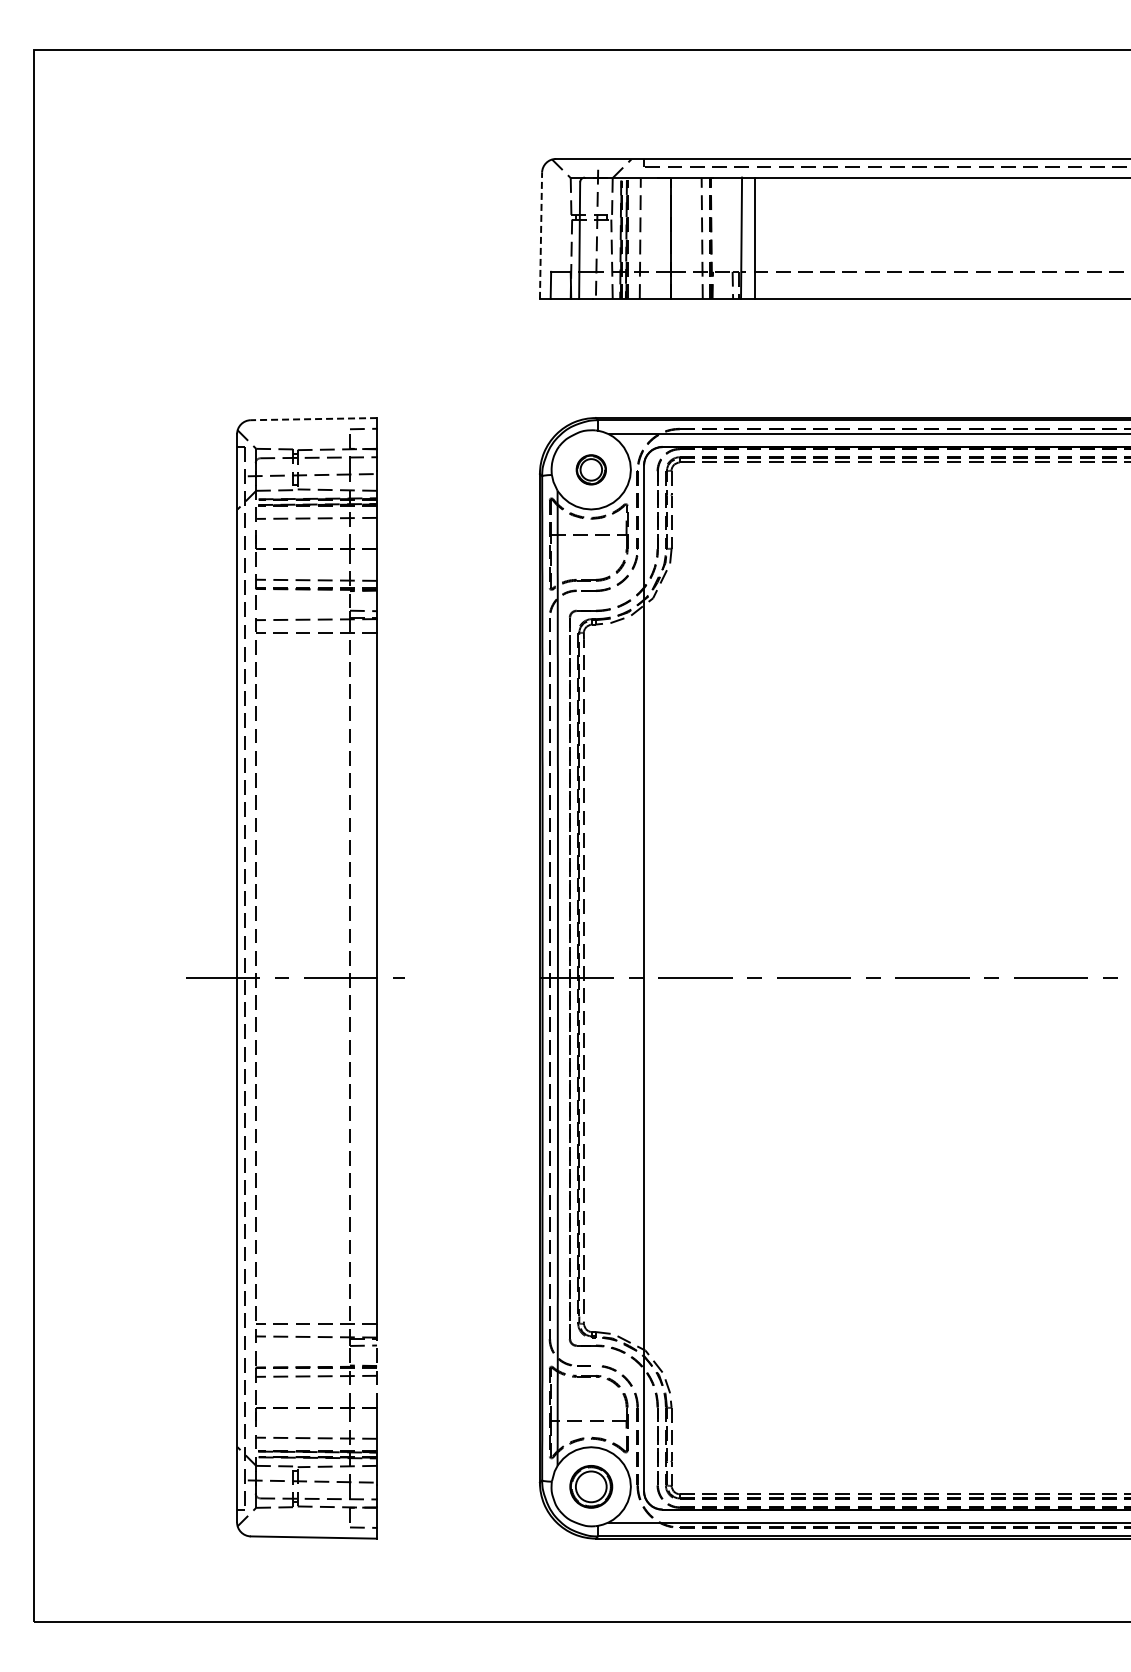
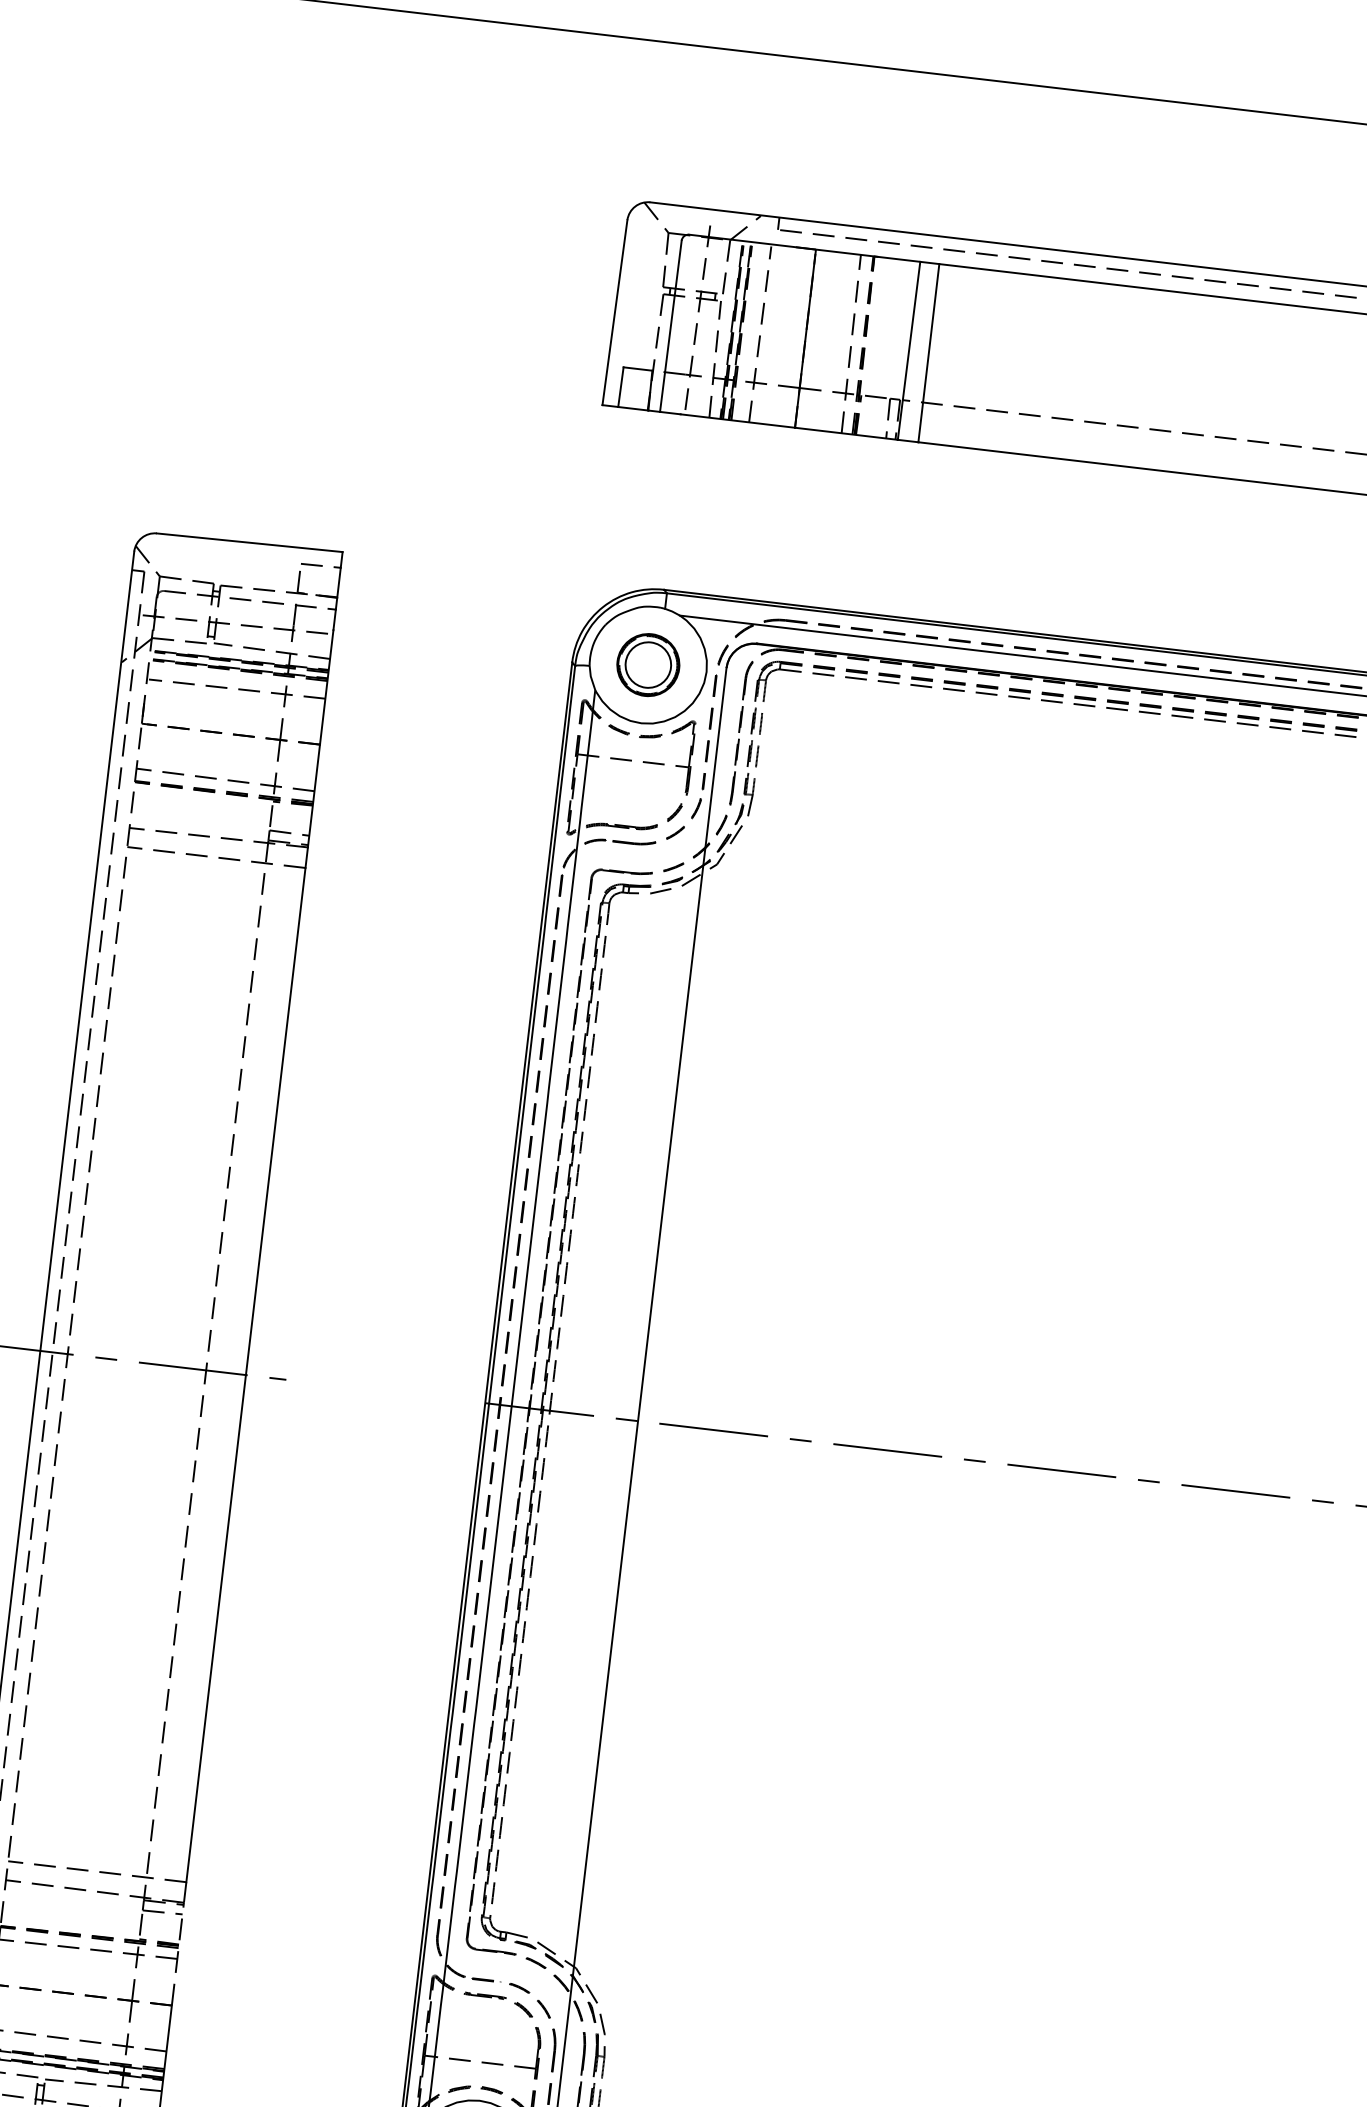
line: (541, 235) -> (615, 312), dashed -> solid
line: (313, 419) -> (249, 543), dashed -> solid
part: (591, 469) -> (648, 664), size x1.43

